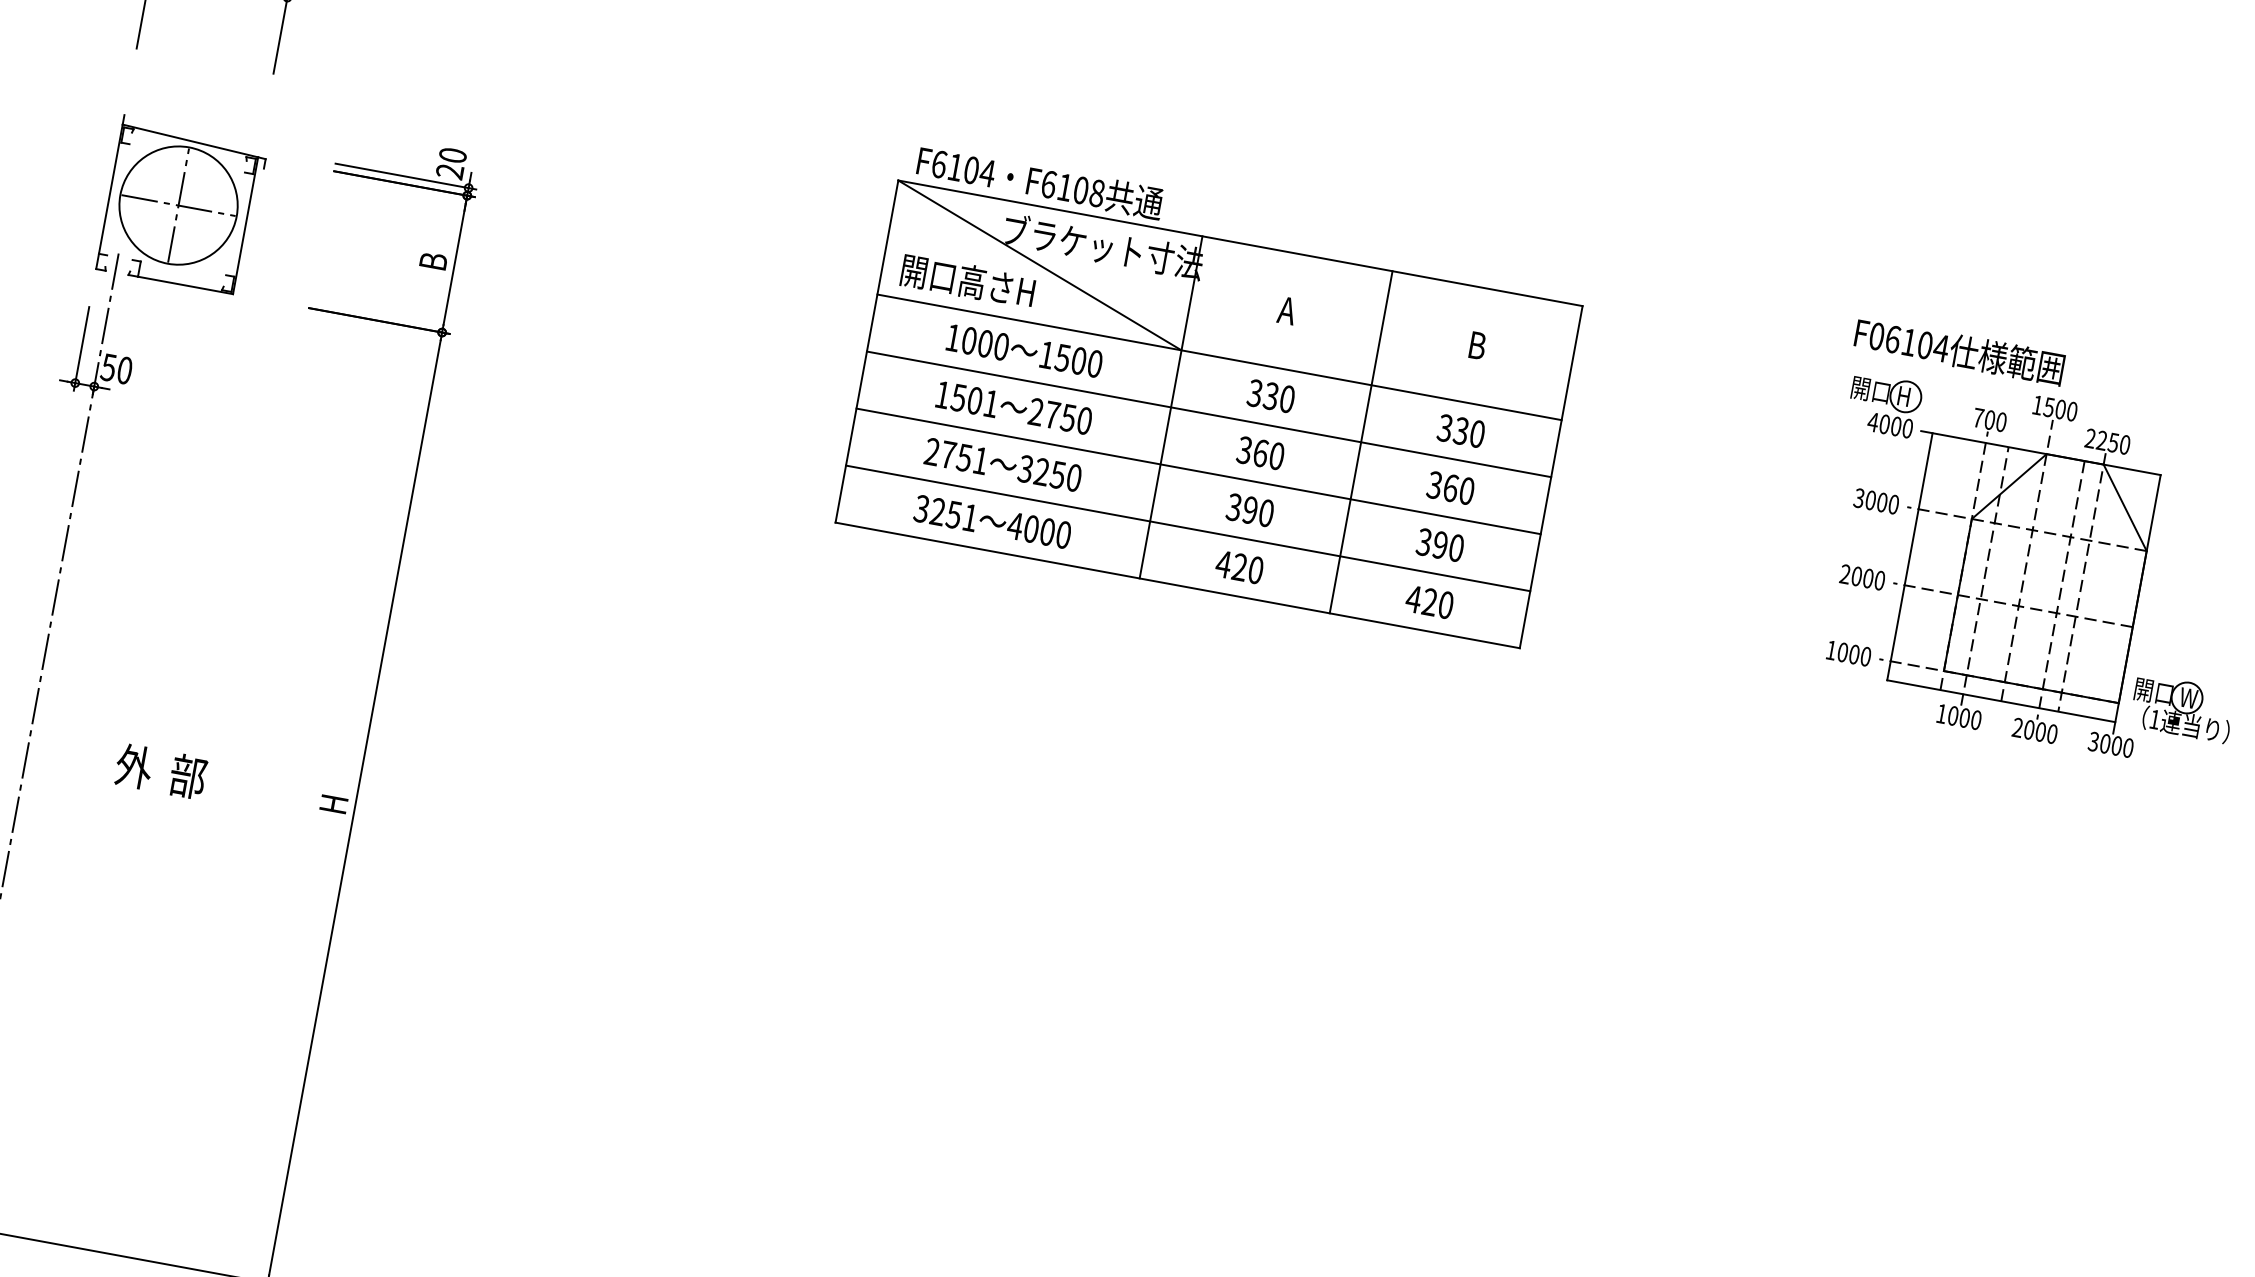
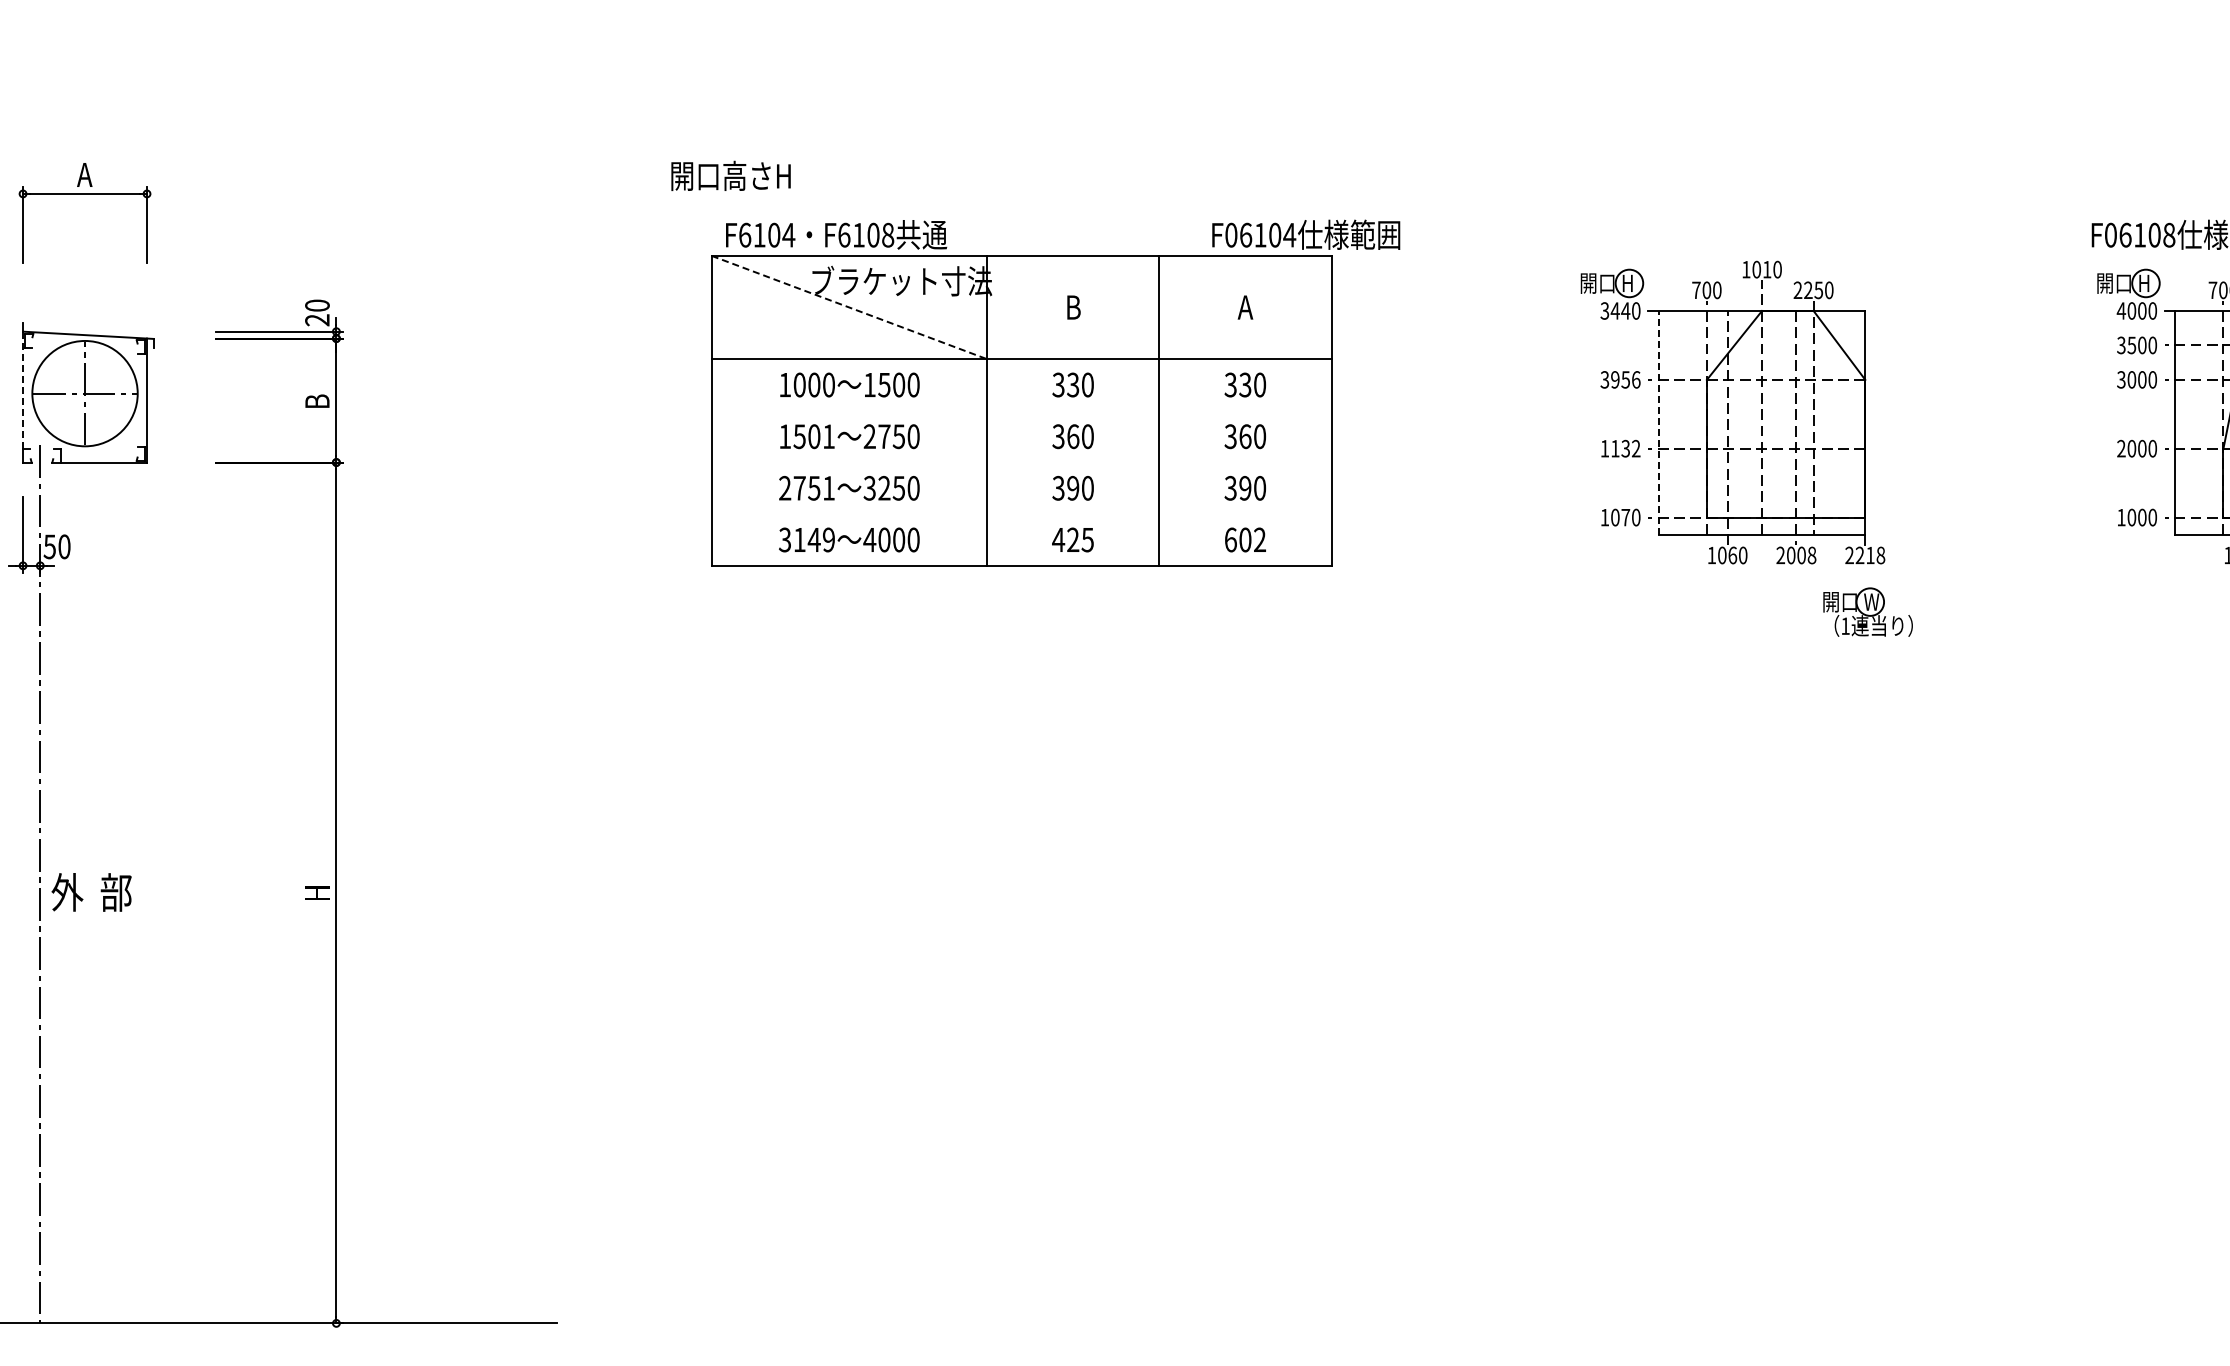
line: (111, 189) -> (23, 390), solid -> dashed
line: (1039, 265) -> (849, 307), solid -> dashed
text: (967, 280) -> (730, 175), moved
text: (1286, 310) -> (1072, 307), A -> B
text: (1477, 345) -> (1245, 307), B -> A
text: (1960, 350) -> (1306, 234), moved
text: (2054, 408) -> (1761, 269), 1500 -> 1010
line: (1208, 413) -> (1021, 410), removed
text: (1884, 423) -> (1615, 310), 4000 -> 3440
line: (1198, 471) -> (1021, 462), removed
text: (1882, 502) -> (1625, 379), 3000 -> 3956
text: (953, 514) -> (813, 539), 3251 -> 3149
line: (1187, 528) -> (1021, 514), removed
line: (1909, 556) -> (1658, 422), solid -> dashed
text: (1255, 569) -> (1087, 539), 420 -> 425
text: (1862, 577) -> (1620, 448), 2000 -> 1132
text: (1430, 601) -> (1245, 539), 420 -> 602
text: (1854, 654) -> (1625, 517), 1000 -> 1070
part: (2182, 707) -> (1867, 611), moved
text: (1964, 718) -> (1732, 555), 1000 -> 1060
text: (2051, 734) -> (1811, 555), 2000 -> 2008
text: (2111, 744) -> (1865, 555), 3000 -> 2218
text: (160, 771) -> (91, 892), moved

